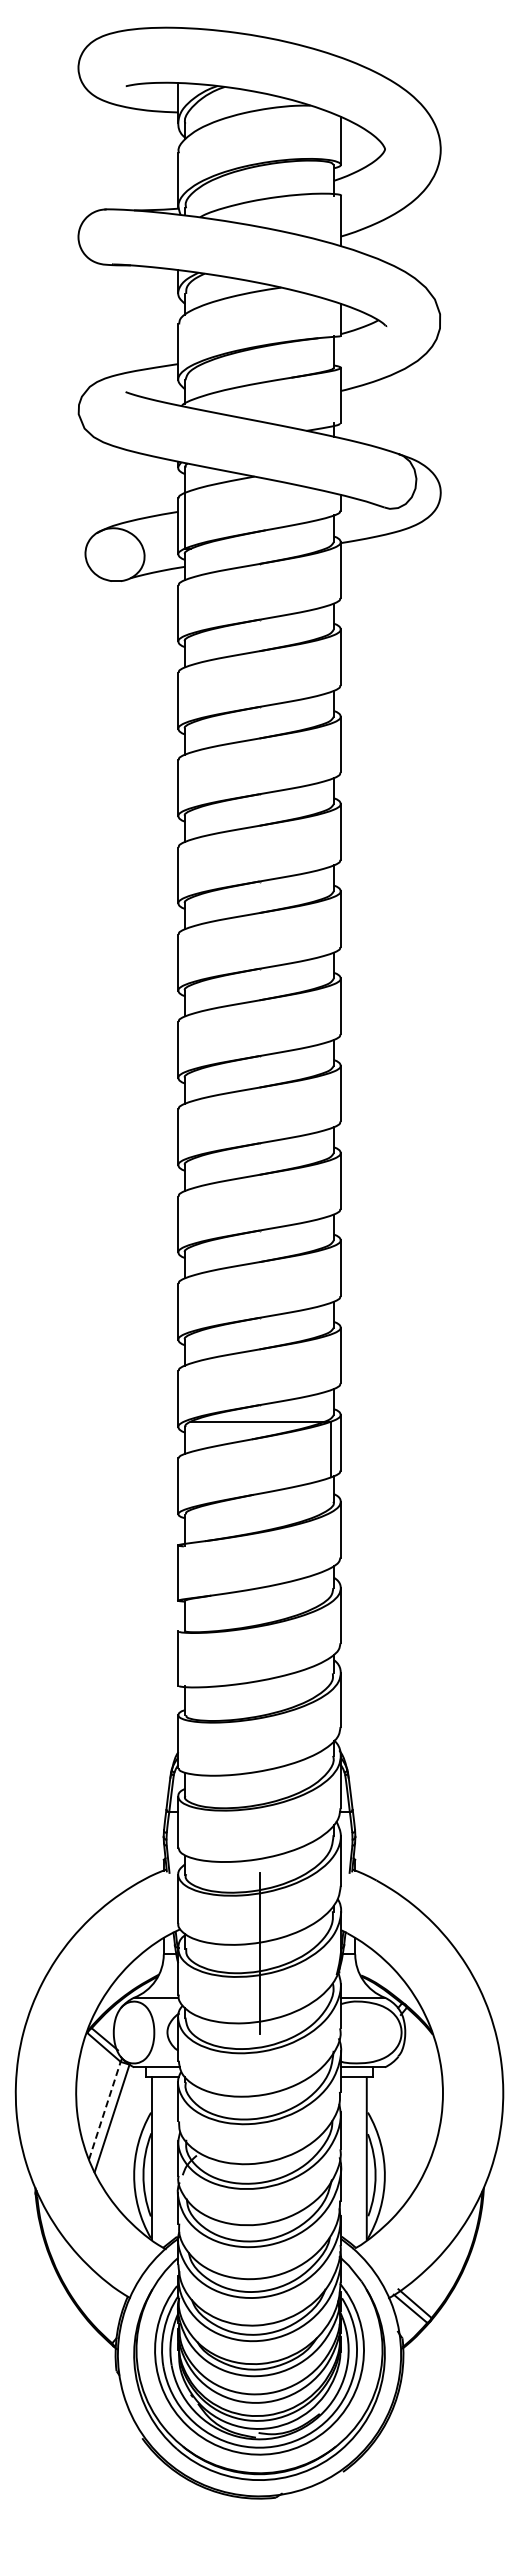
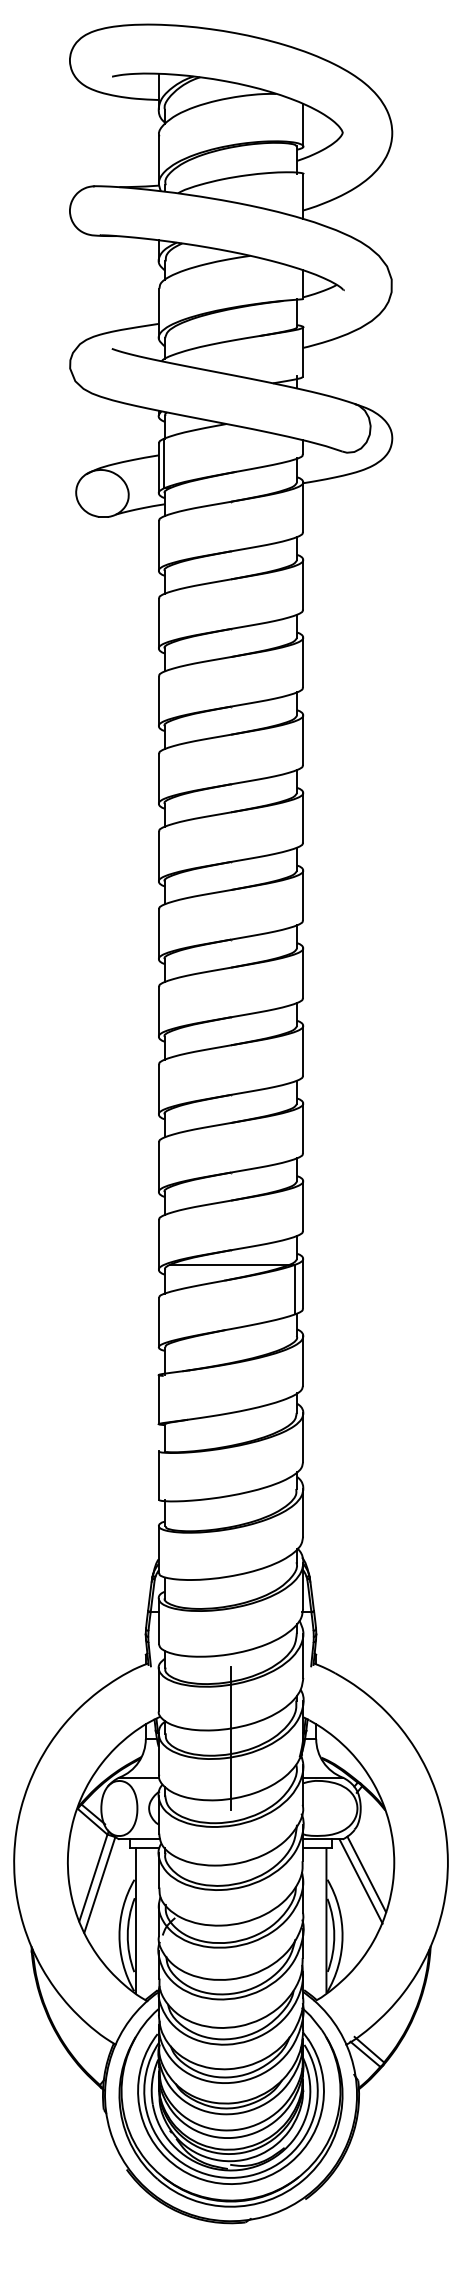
line: (411, 2106) -> (366, 1874), added
line: (105, 2110) -> (93, 1877), dashed -> solid
line: (405, 2114) -> (360, 1881), added

